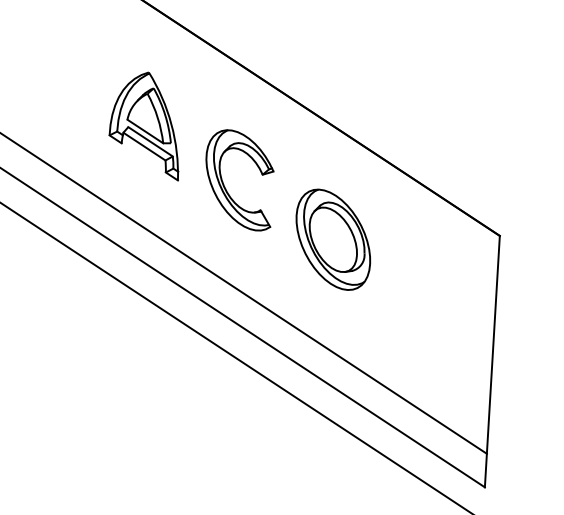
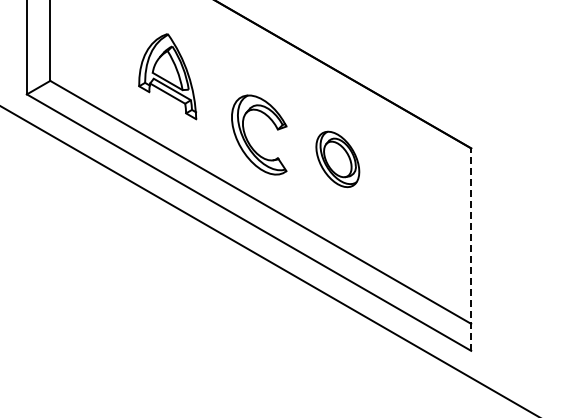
part: (145, 125) -> (167, 76), moved
part: (225, 186) -> (248, 140), moved
part: (333, 239) -> (337, 159), size x0.7
line: (492, 361) -> (471, 249), solid -> dashed

